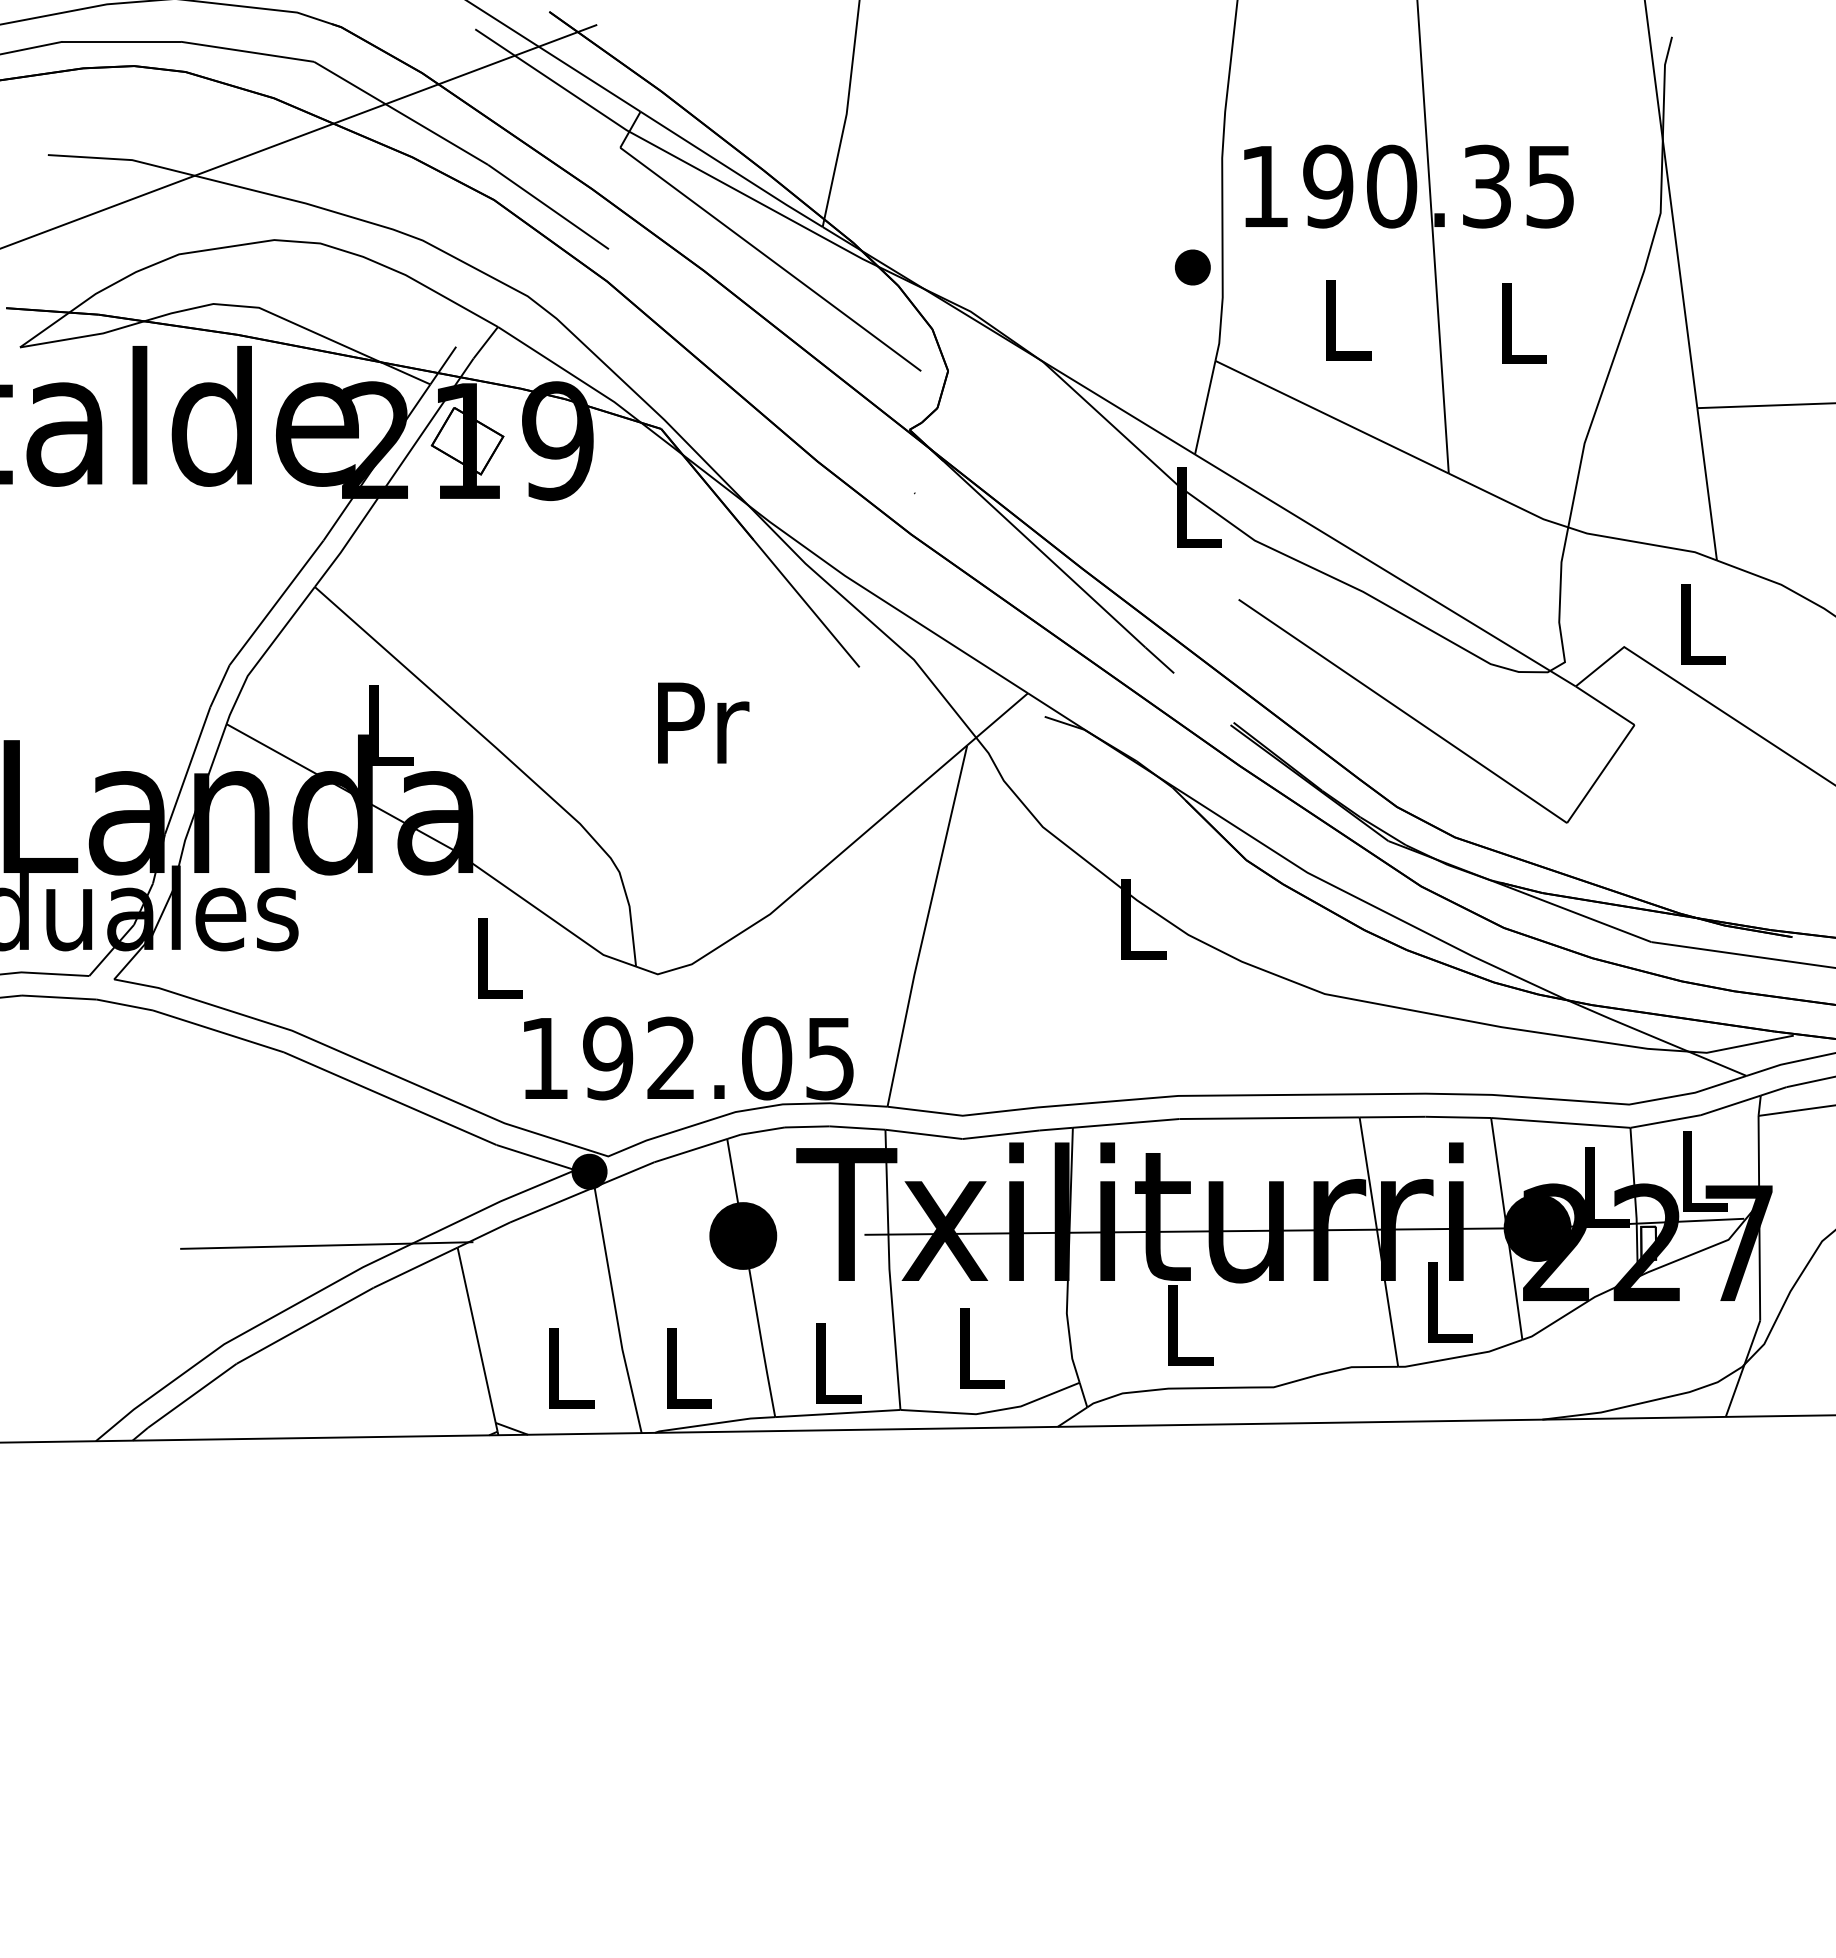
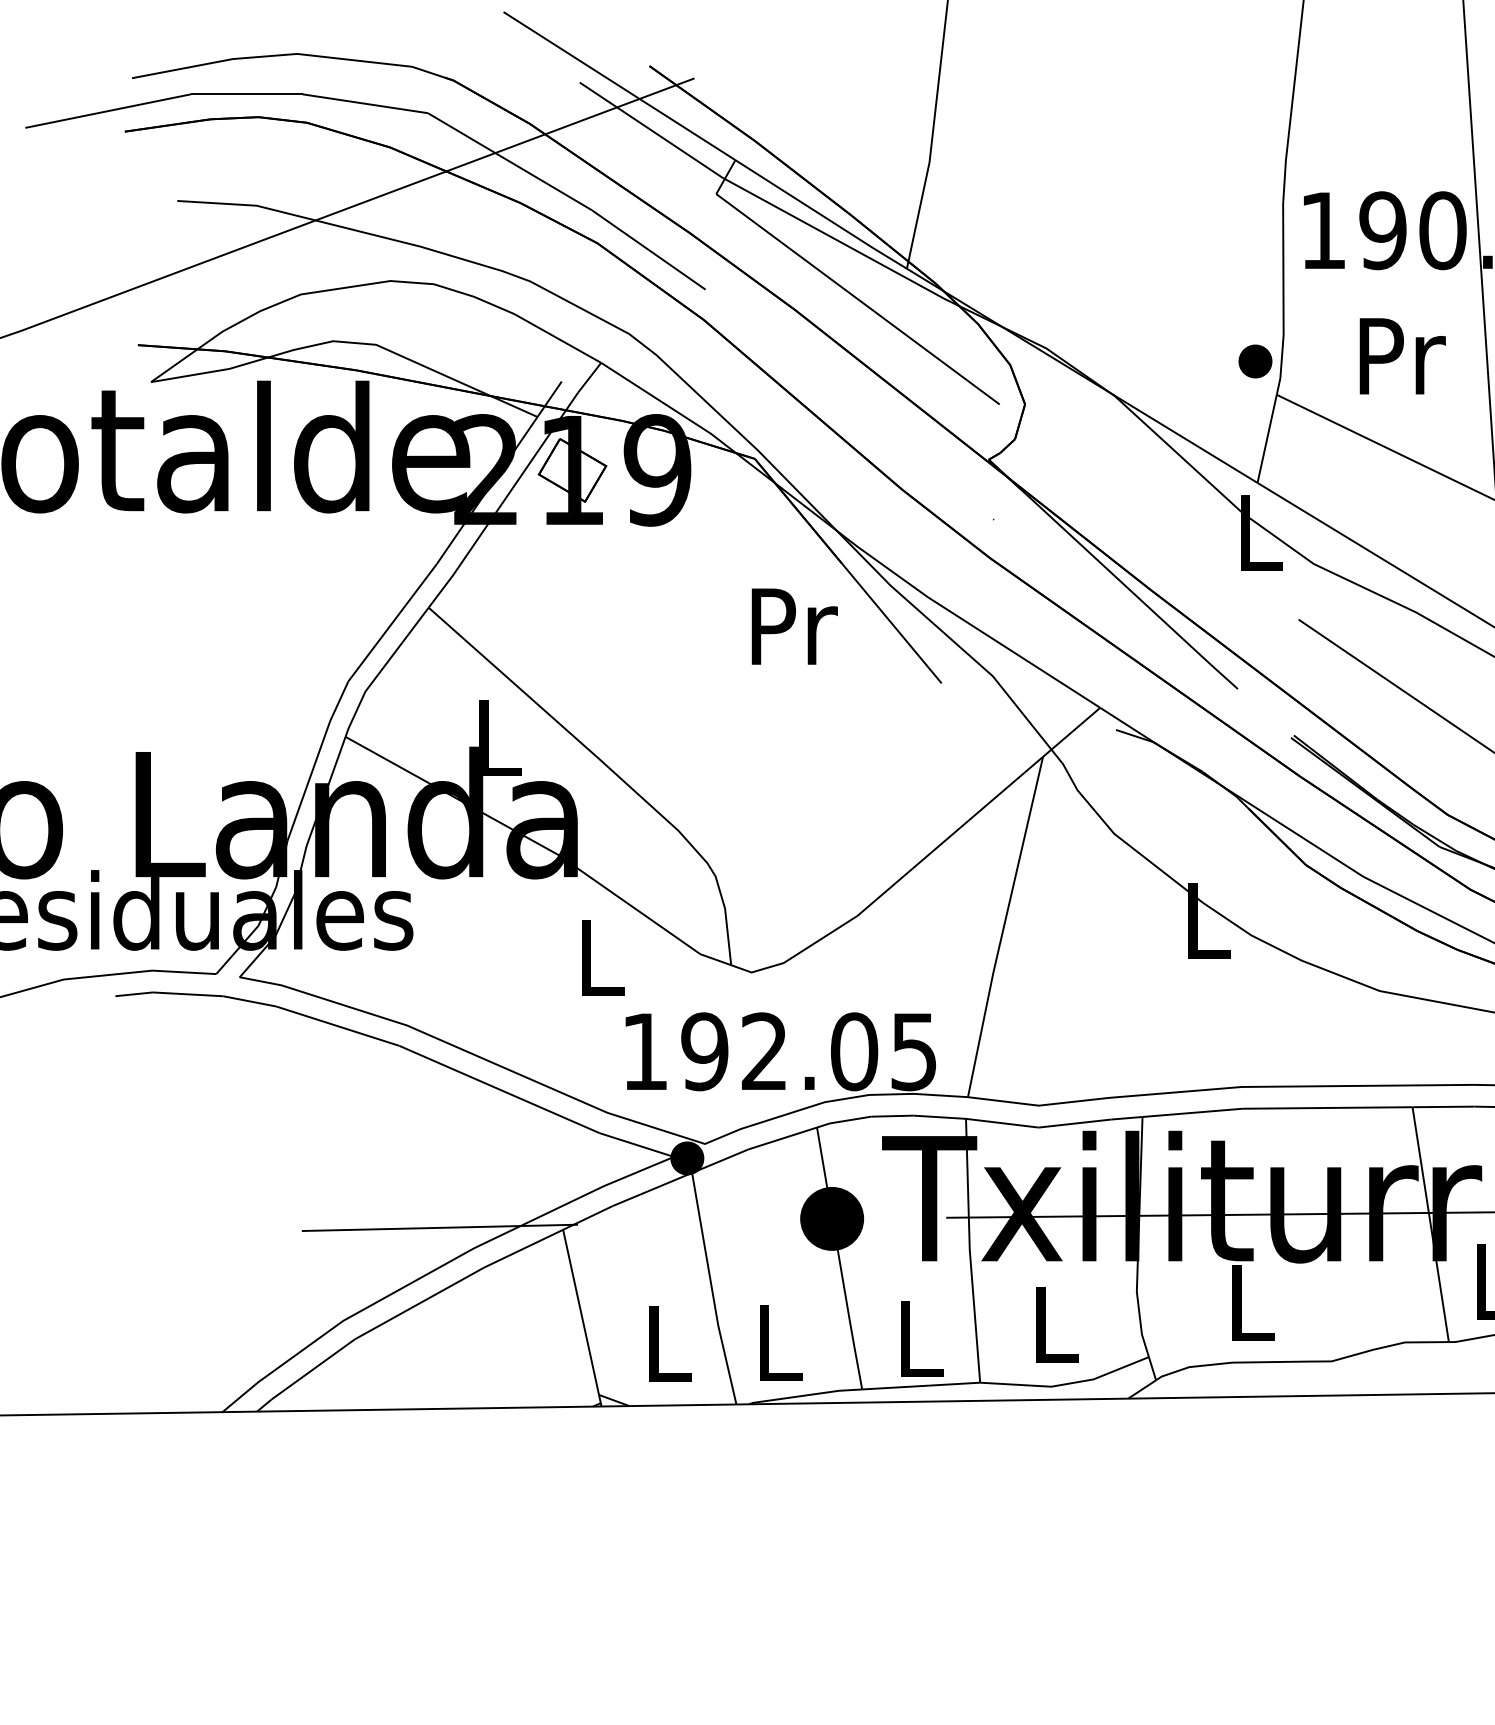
part: (1192, 267) -> (1255, 361), moved
text: (1348, 319) -> (1402, 355), L -> Pr
text: (703, 722) -> (794, 626), moved

